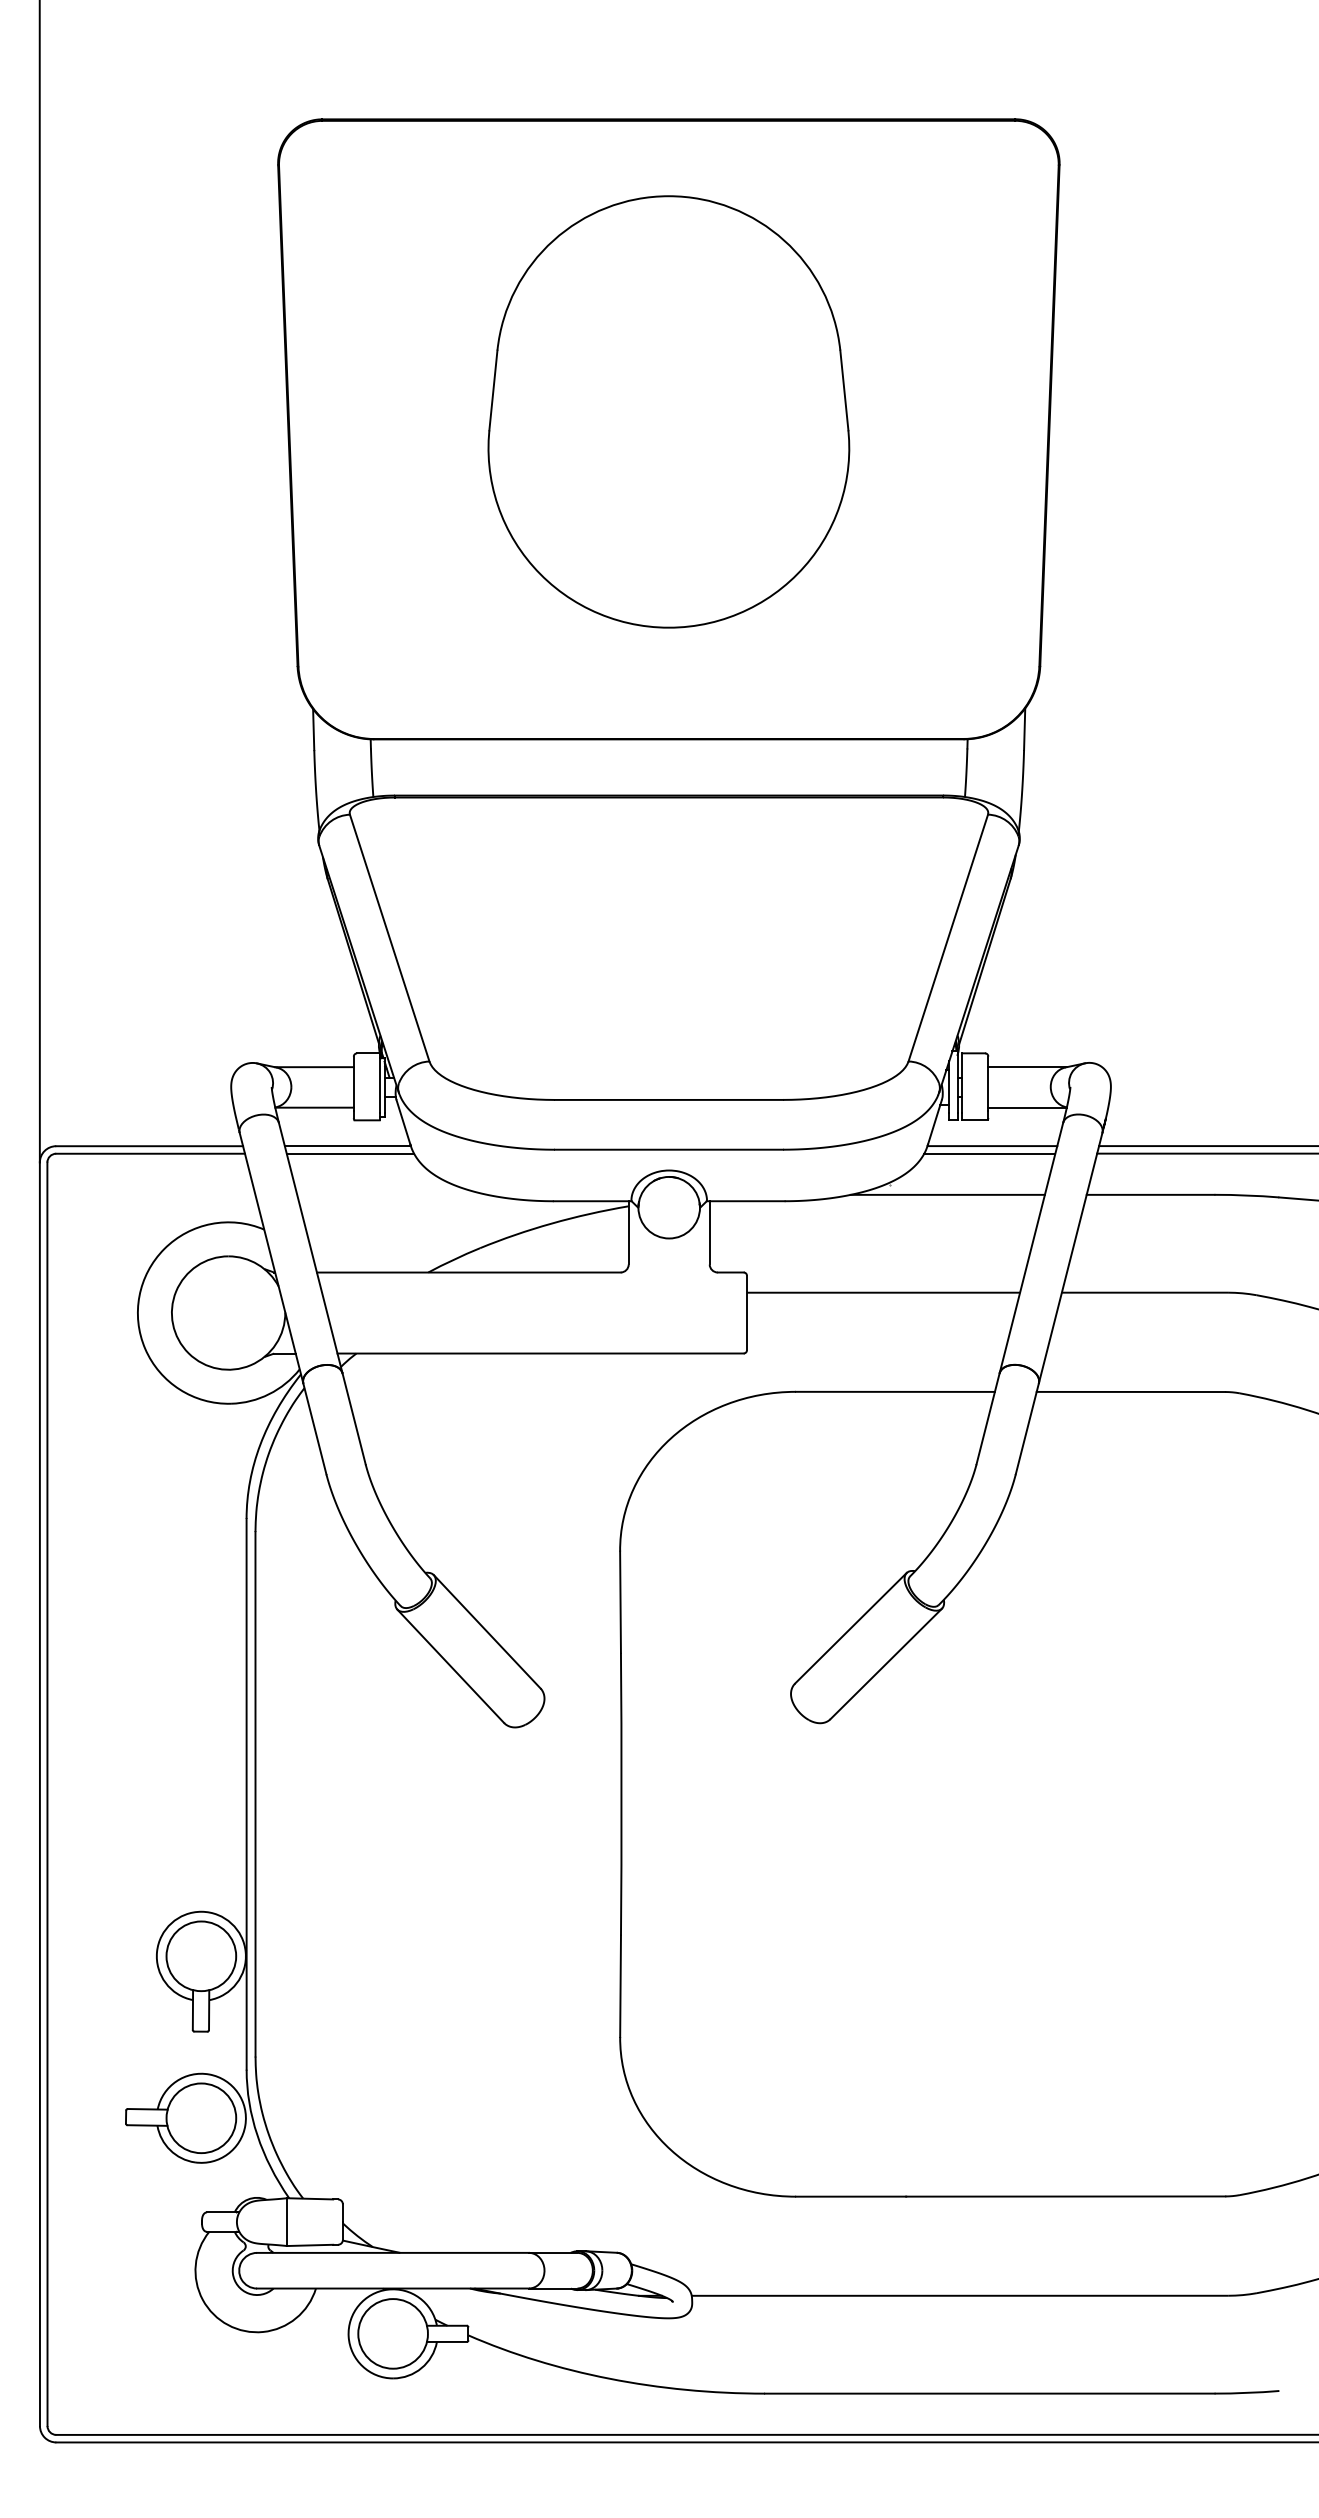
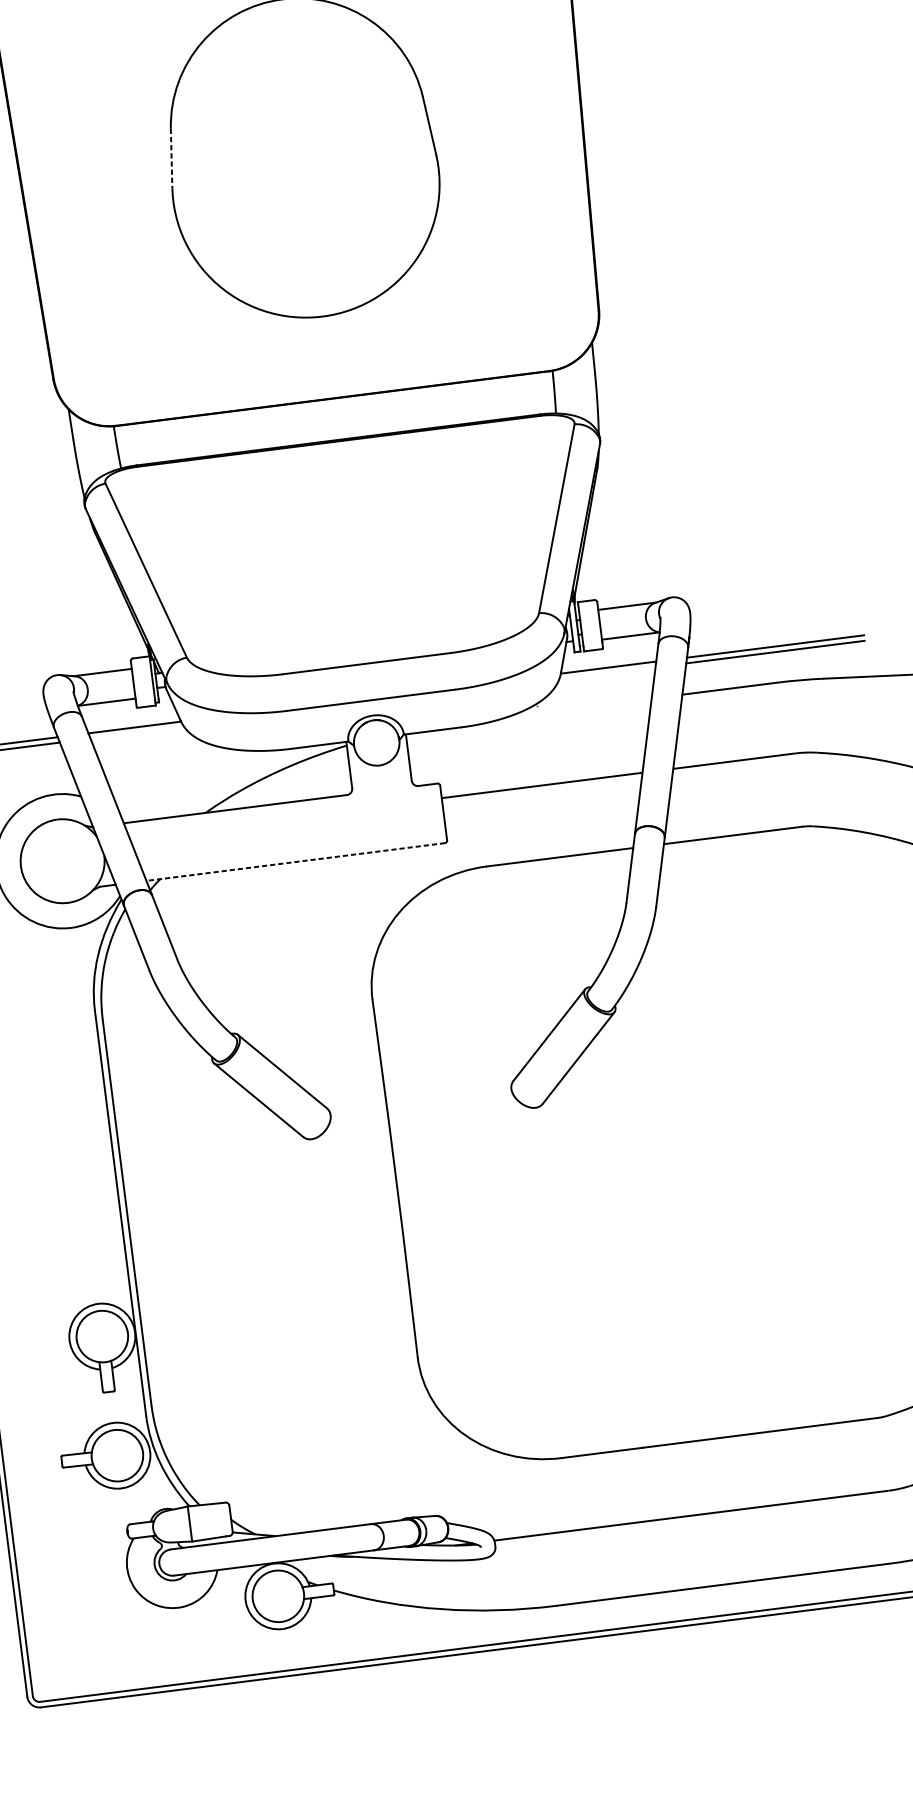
line: (493, 391) -> (171, 159), solid -> dashed
line: (350, 1153) -> (137, 732), removed
line: (989, 1153) -> (607, 673), removed
line: (947, 1194) -> (580, 707), removed
line: (540, 1353) -> (295, 862), solid -> dashed

